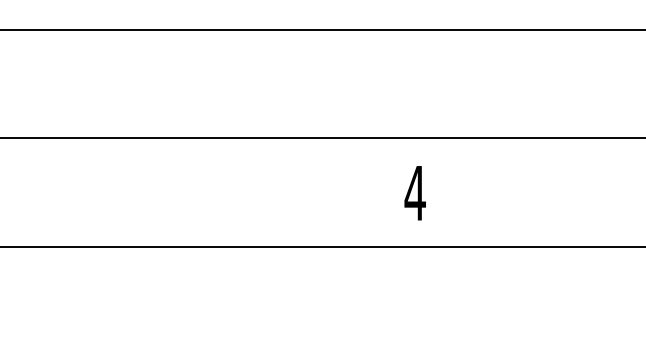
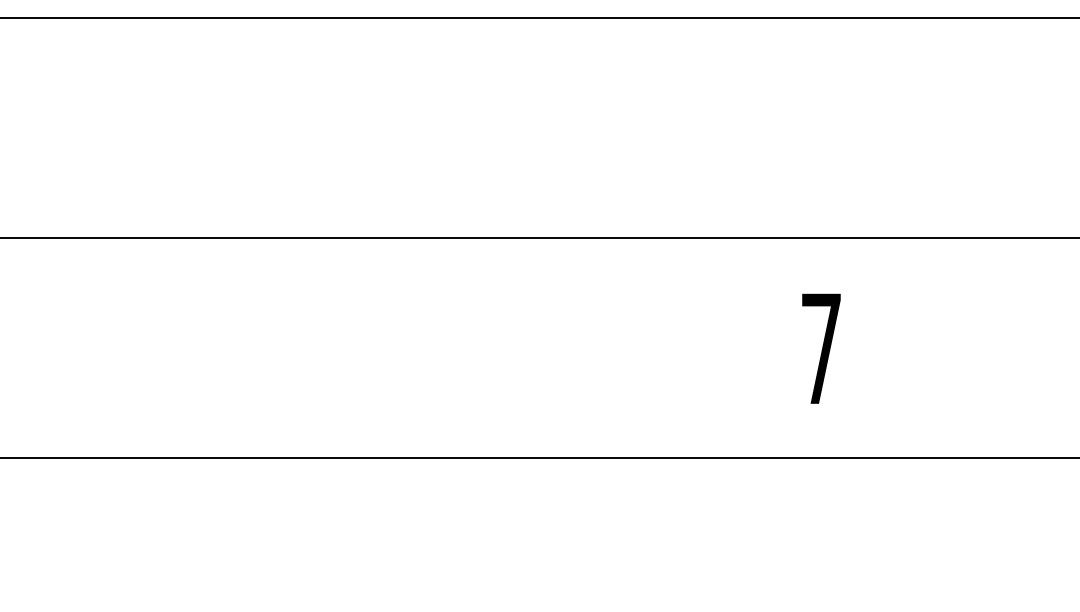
text: (414, 193) -> (819, 349), 4 -> 7

